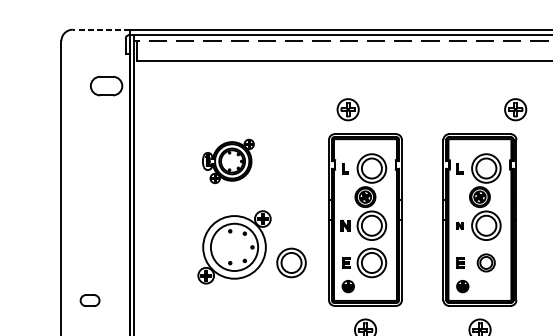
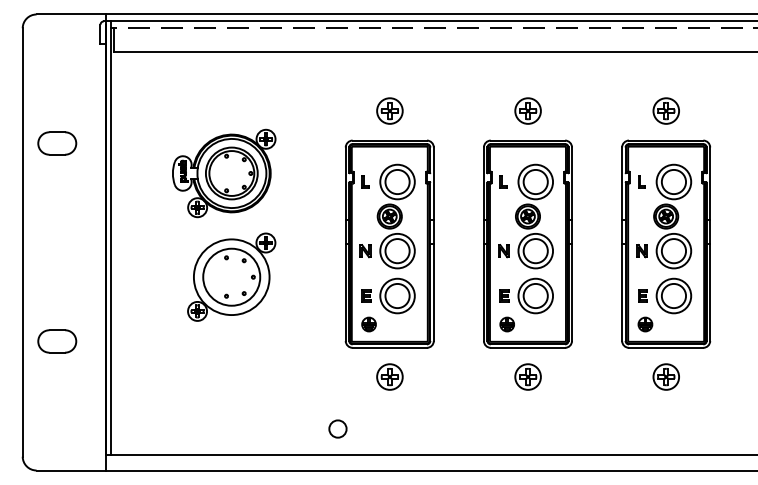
line: (101, 29) -> (71, 14), dashed -> solid
part: (106, 86) -> (57, 143), moved
part: (347, 109) -> (389, 110), moved
part: (515, 109) -> (527, 110), moved
part: (228, 161) -> (224, 173), size x1.67
part: (459, 226) -> (503, 251), size x1.67
part: (291, 262) -> (300, 295), removed
part: (486, 262) -> (535, 295), size x1.67
part: (90, 300) -> (57, 341), size x1.67

